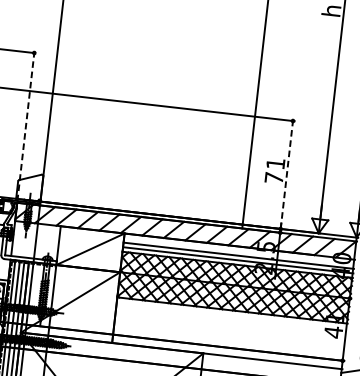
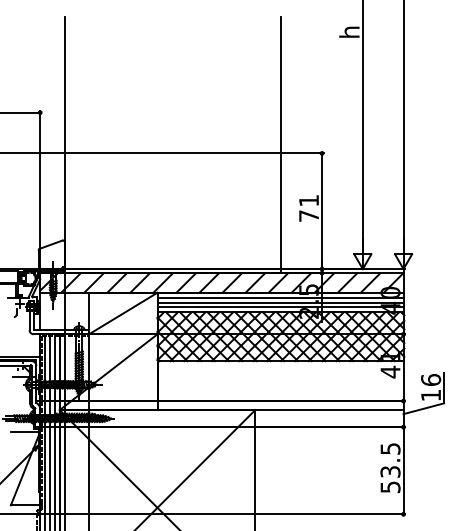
line: (26, 125) -> (40, 190), dashed -> solid
line: (287, 175) -> (322, 211), dashed -> solid
line: (238, 251) -> (280, 297), added

